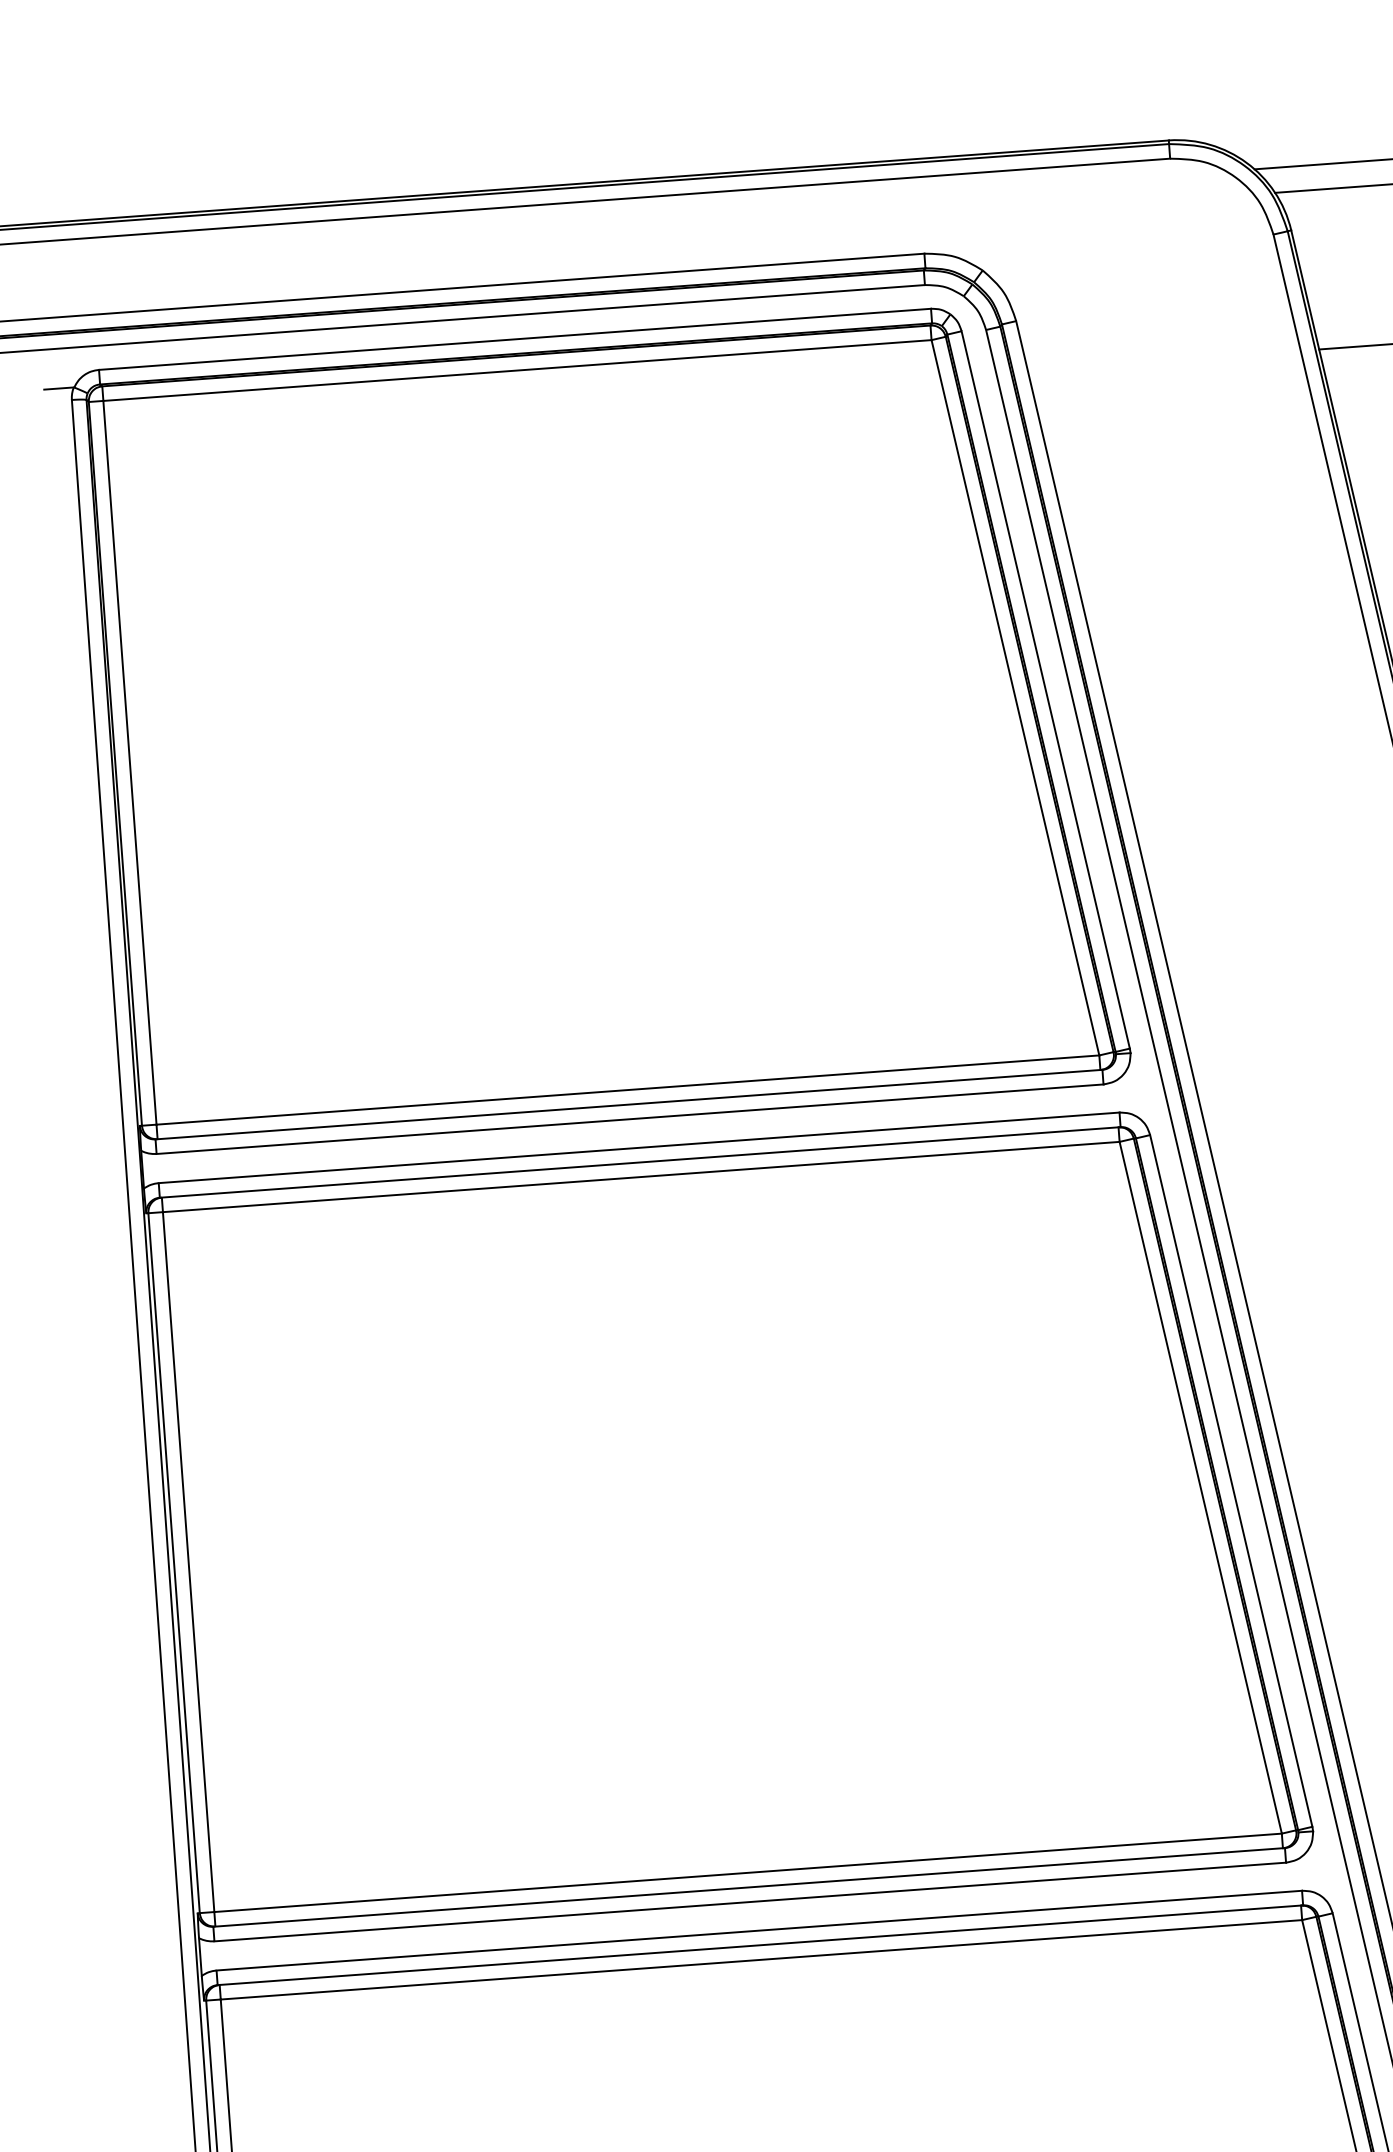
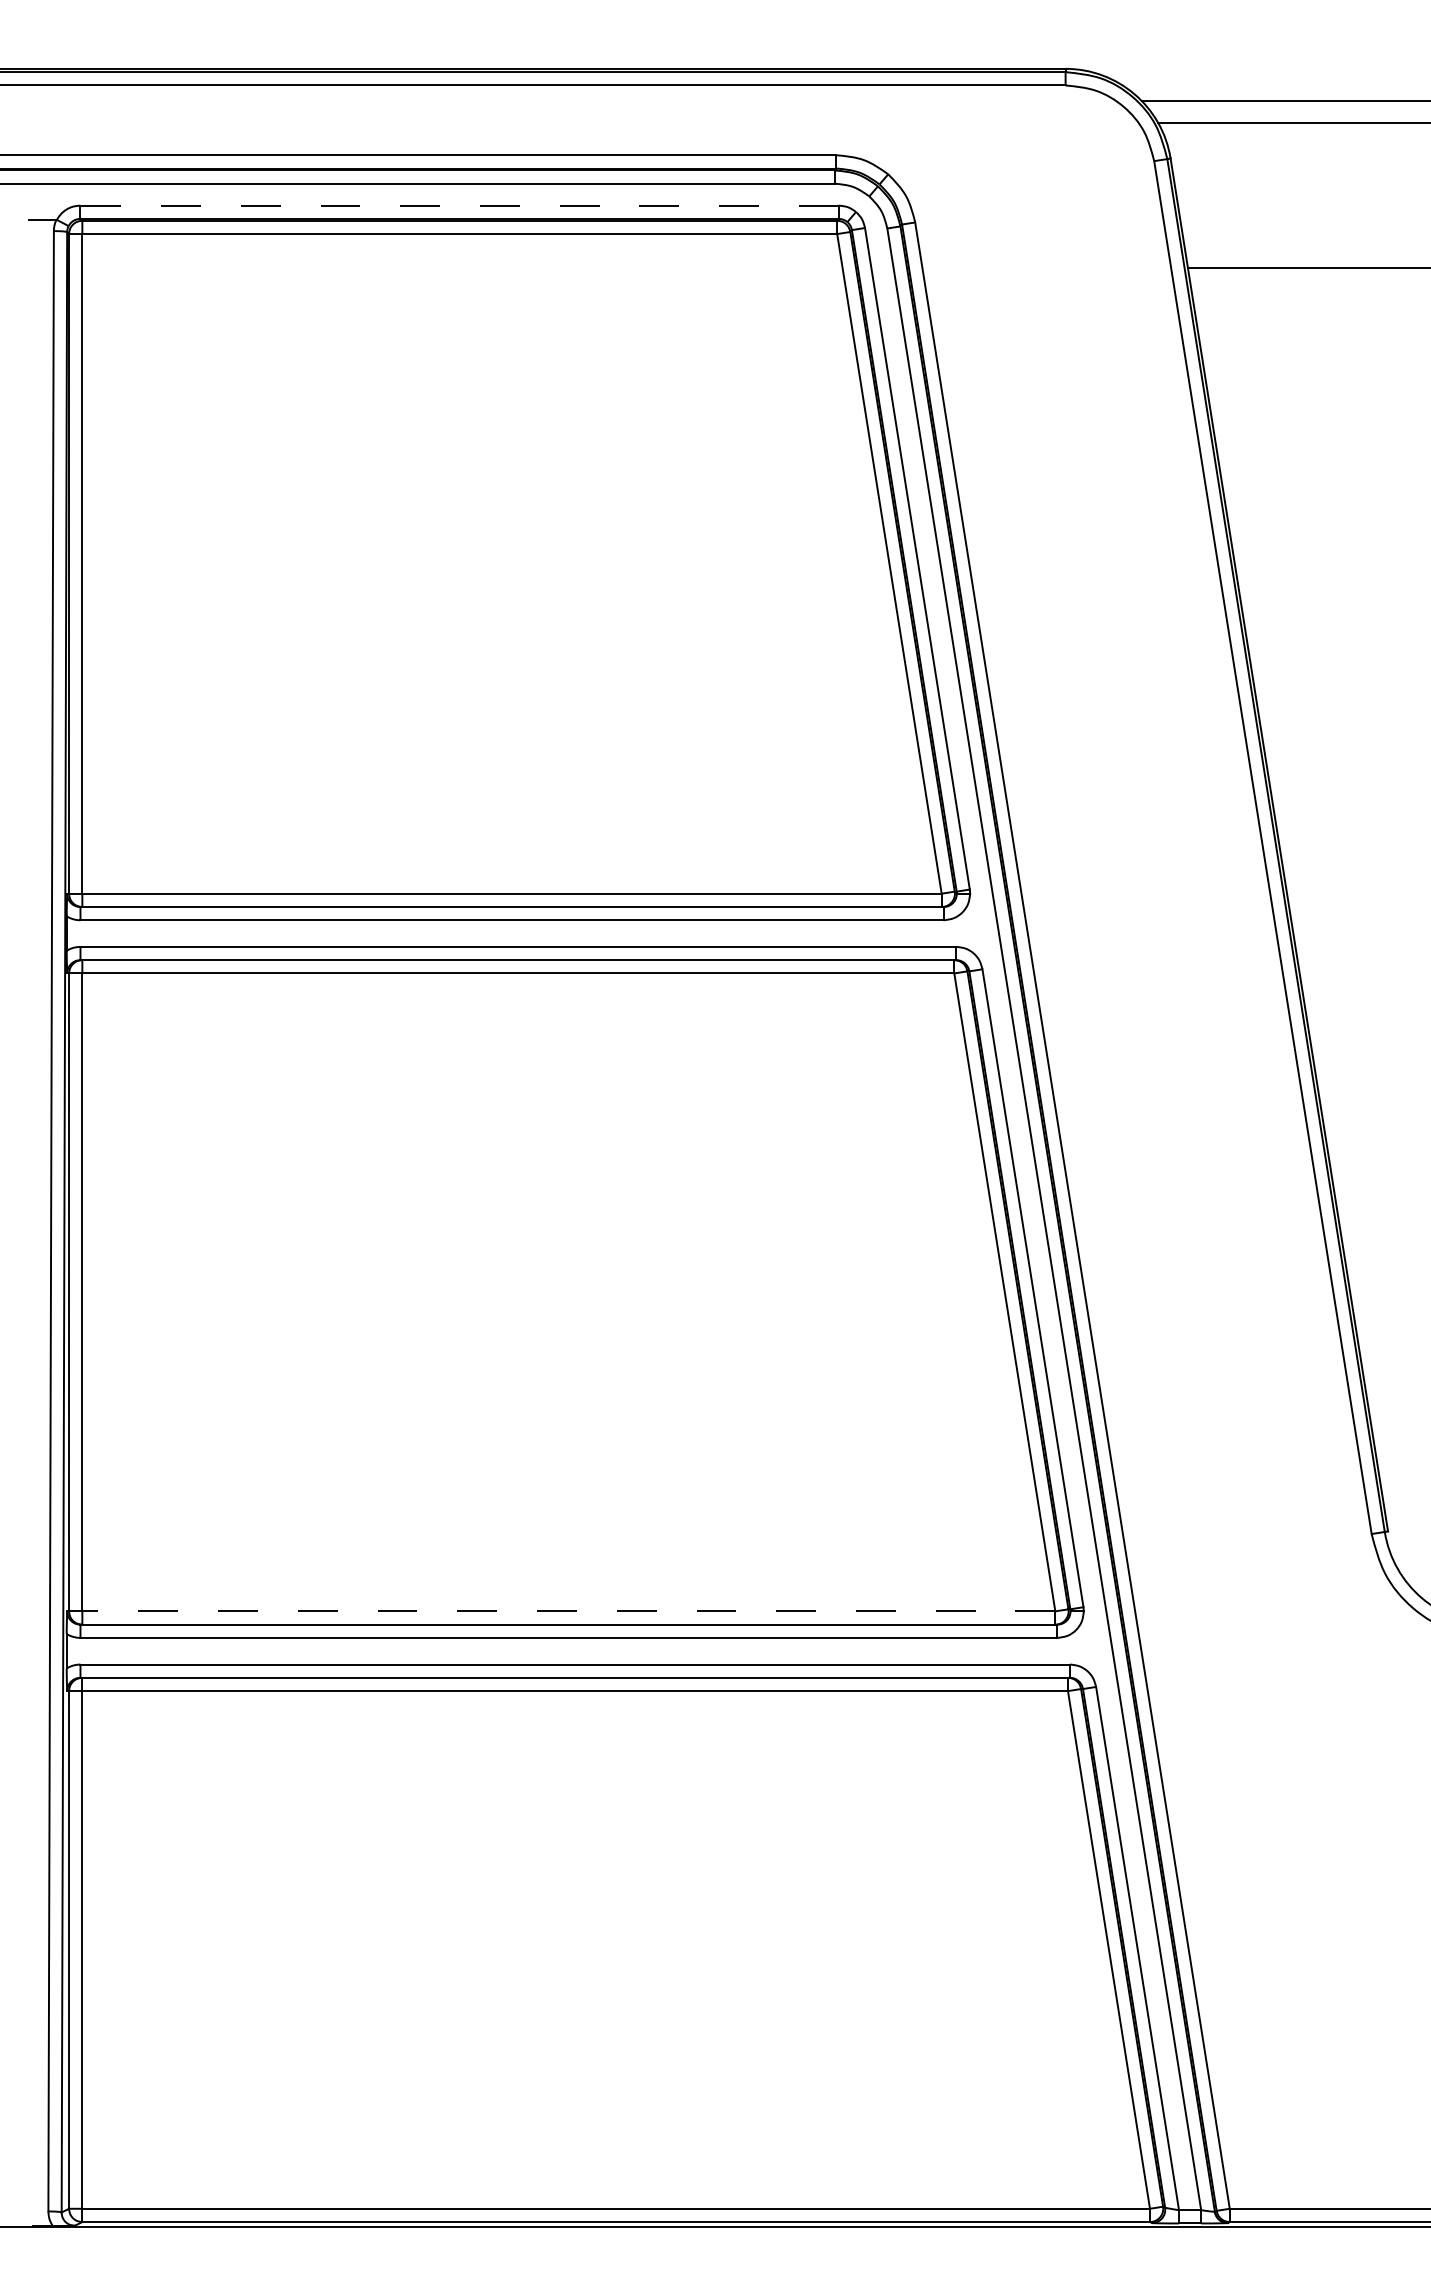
line: (514, 339) -> (459, 205), solid -> dashed
line: (747, 1873) -> (568, 1611), solid -> dashed

